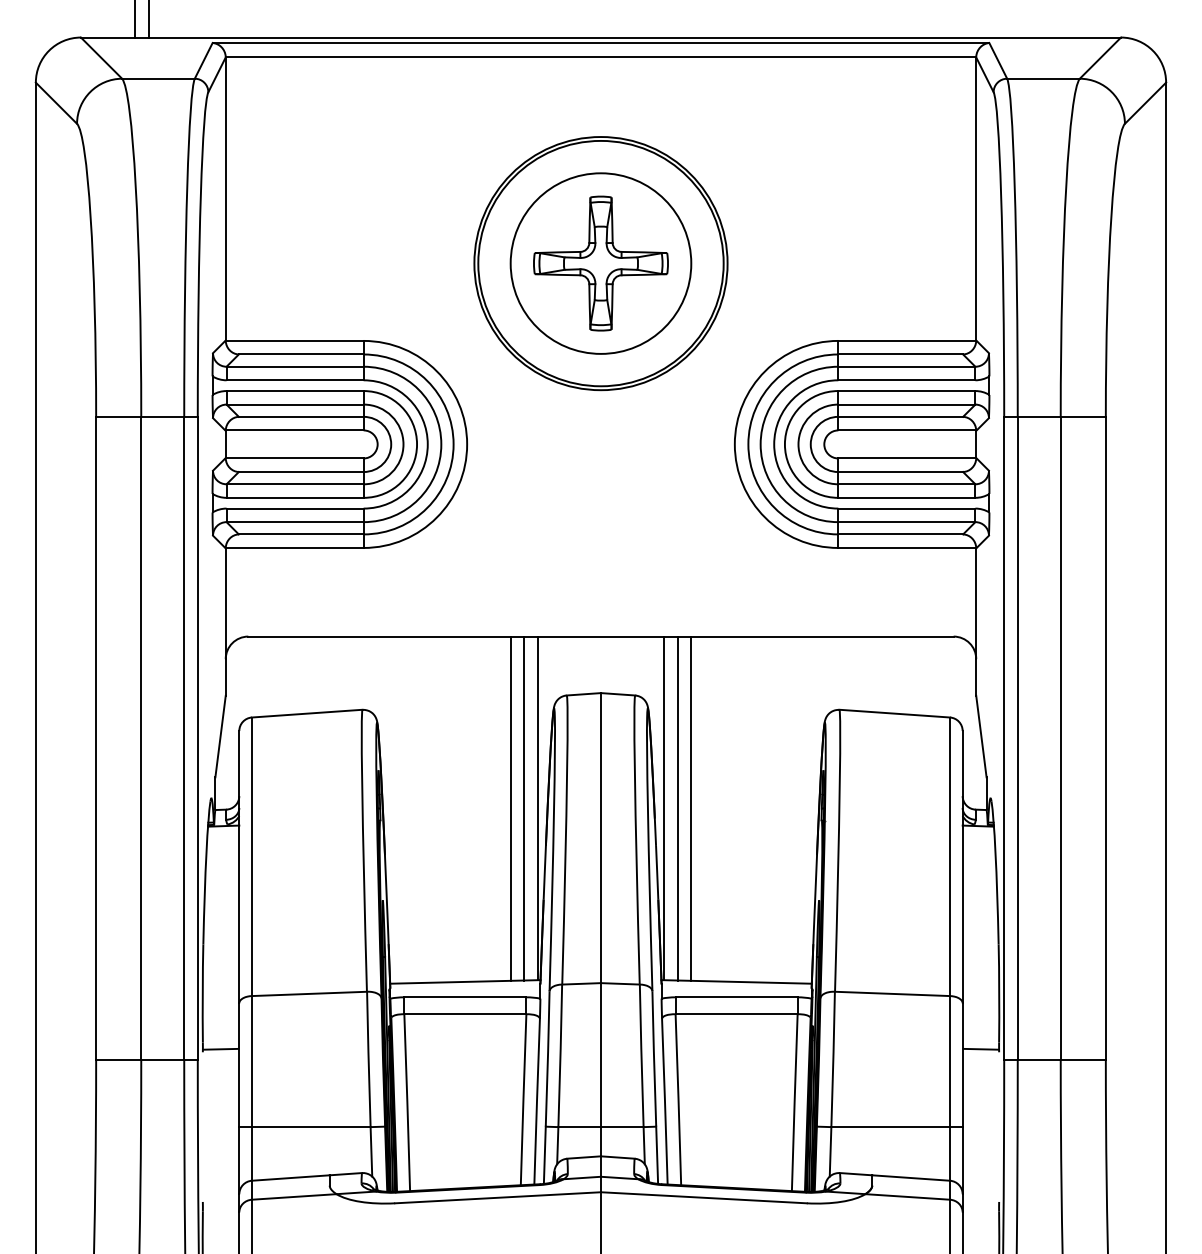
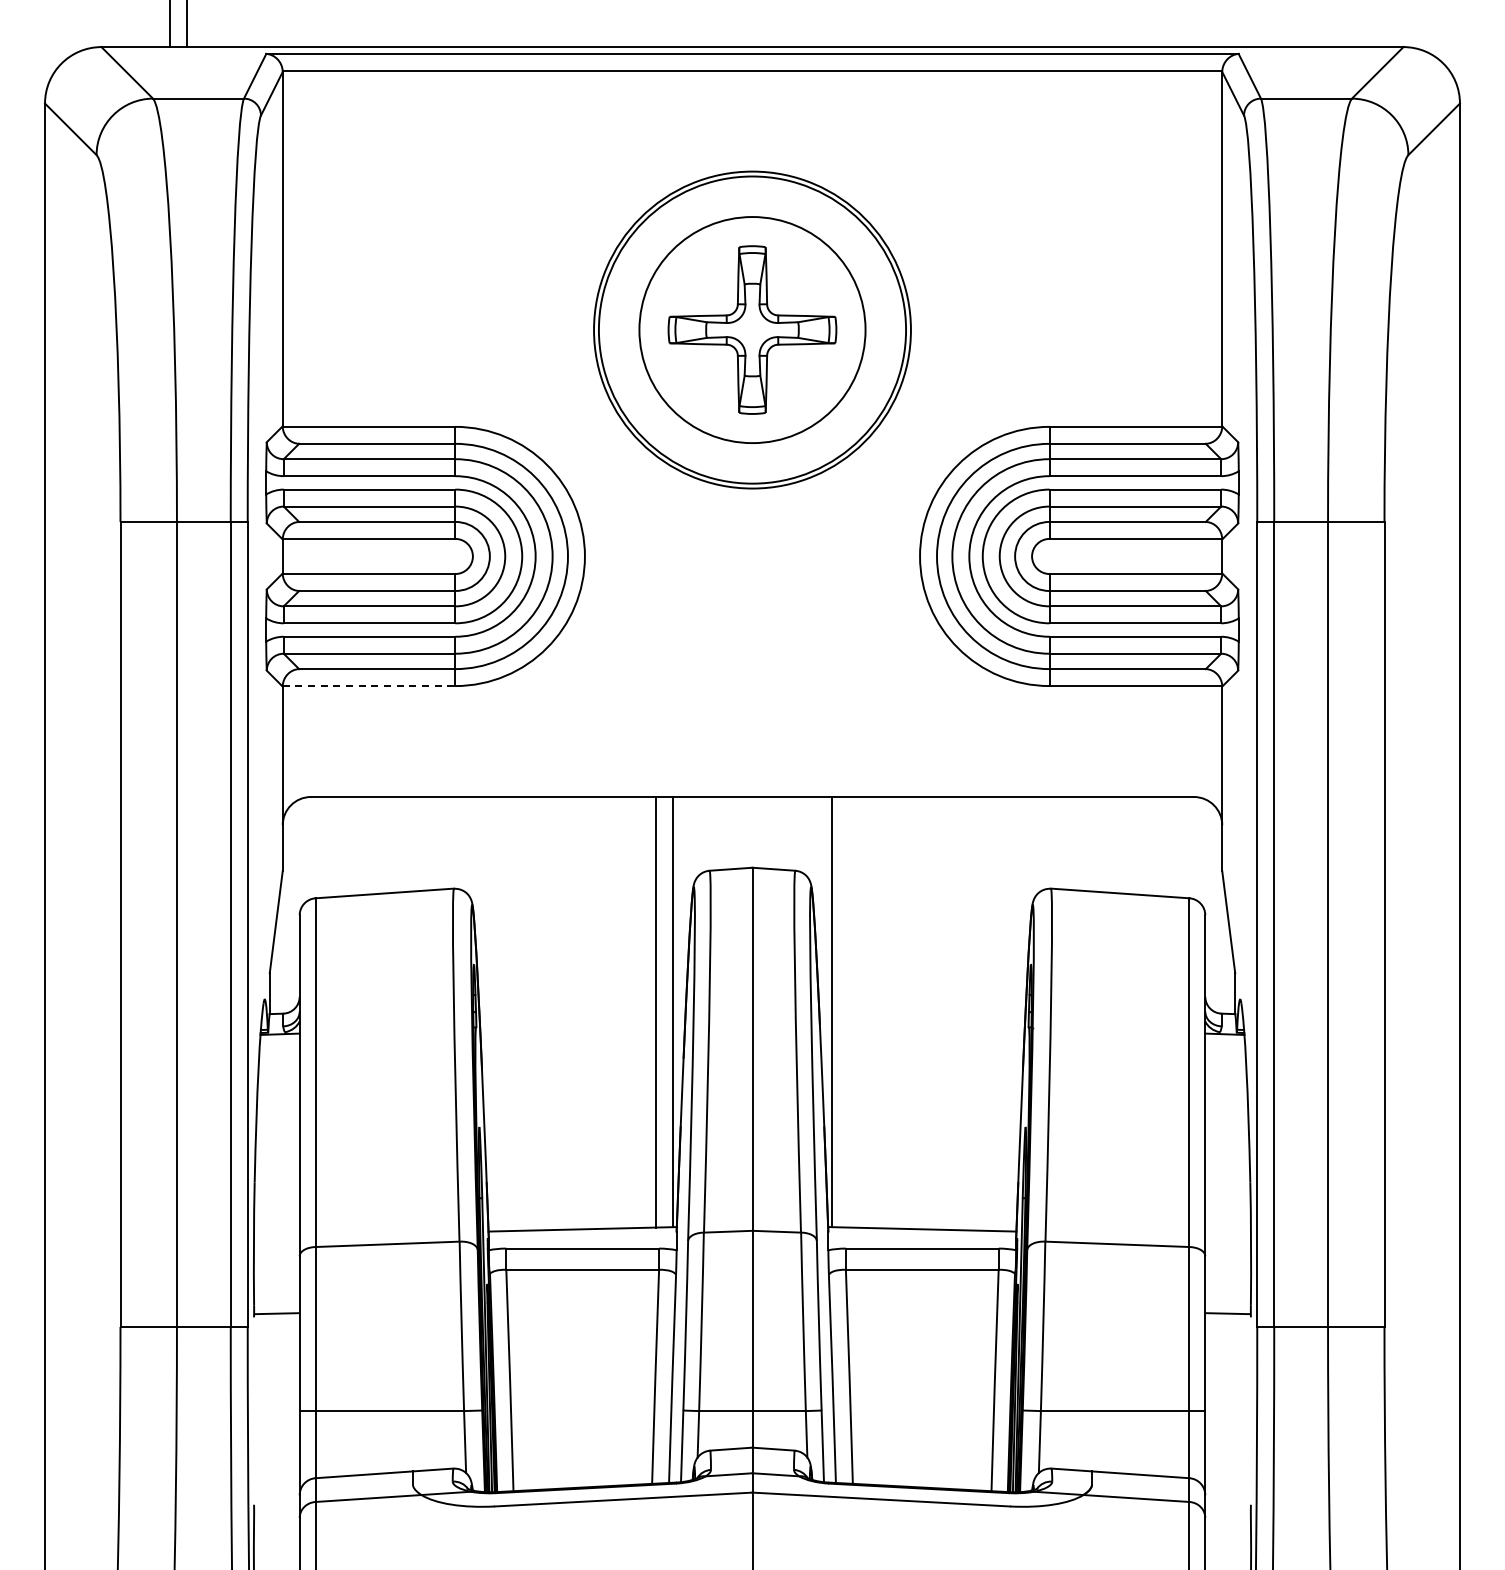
line: (295, 548) -> (369, 686), solid -> dashed
line: (510, 808) -> (639, 1012), removed
line: (677, 808) -> (848, 1012), removed
line: (691, 808) -> (865, 1012), removed

